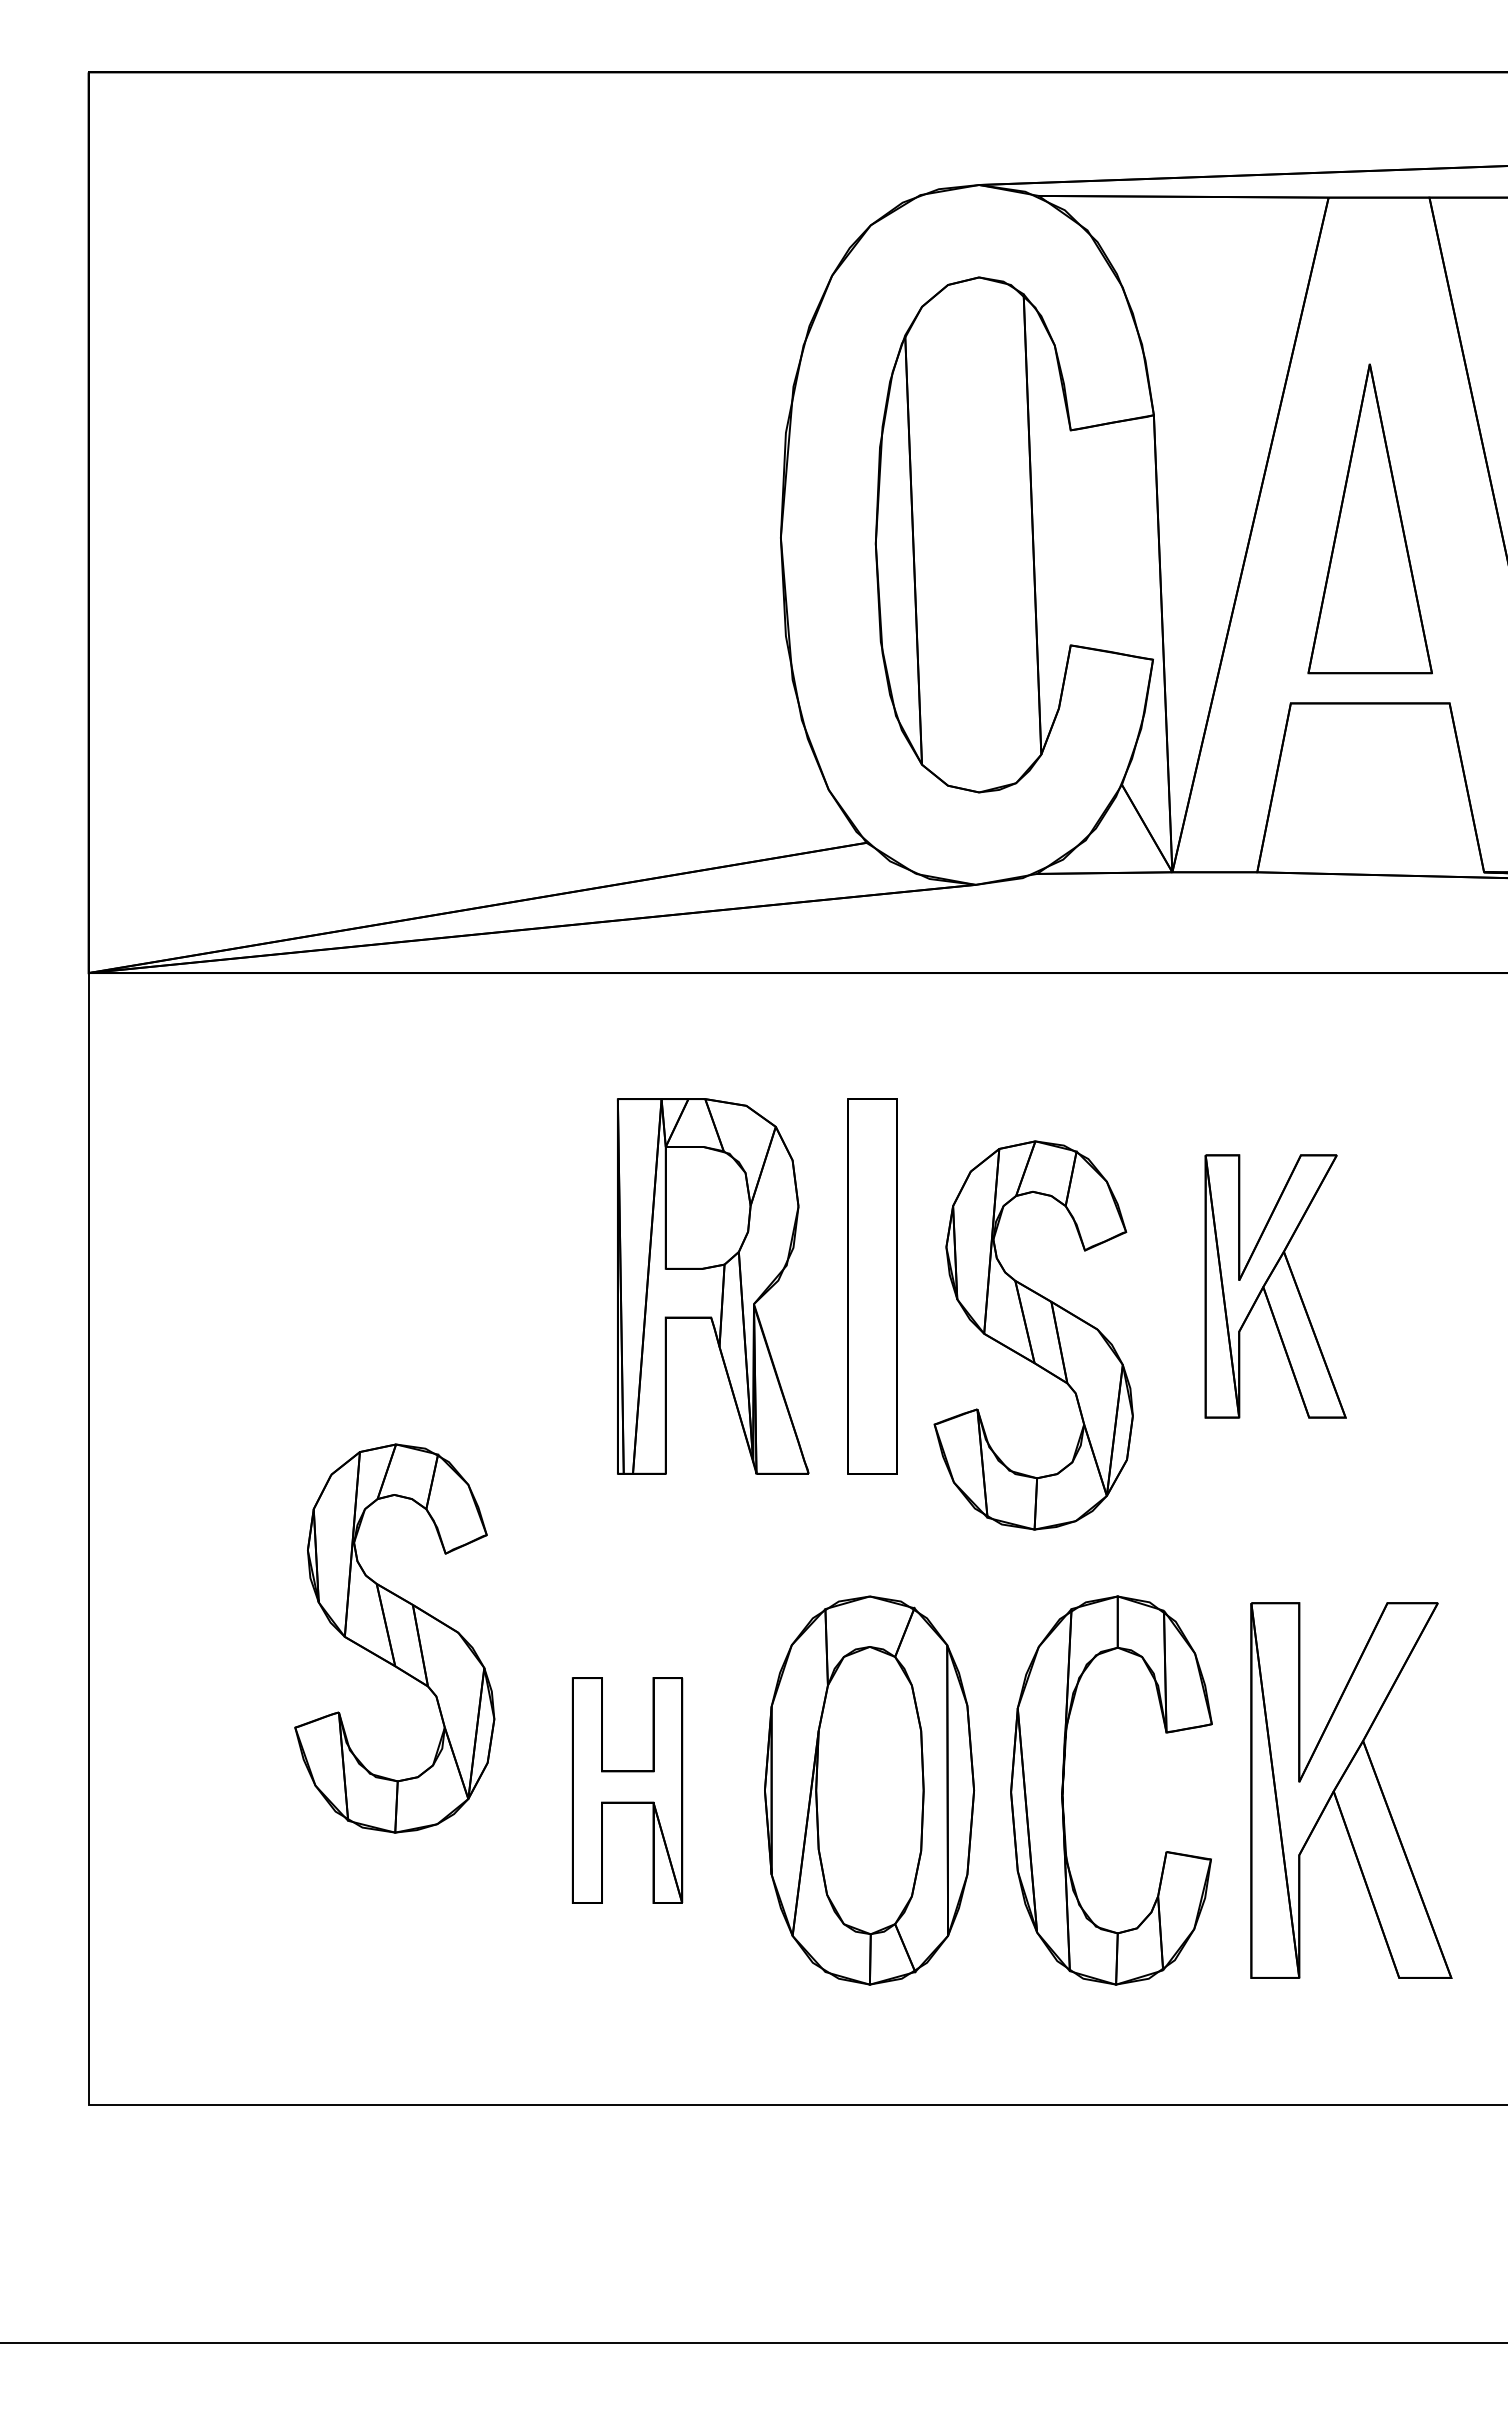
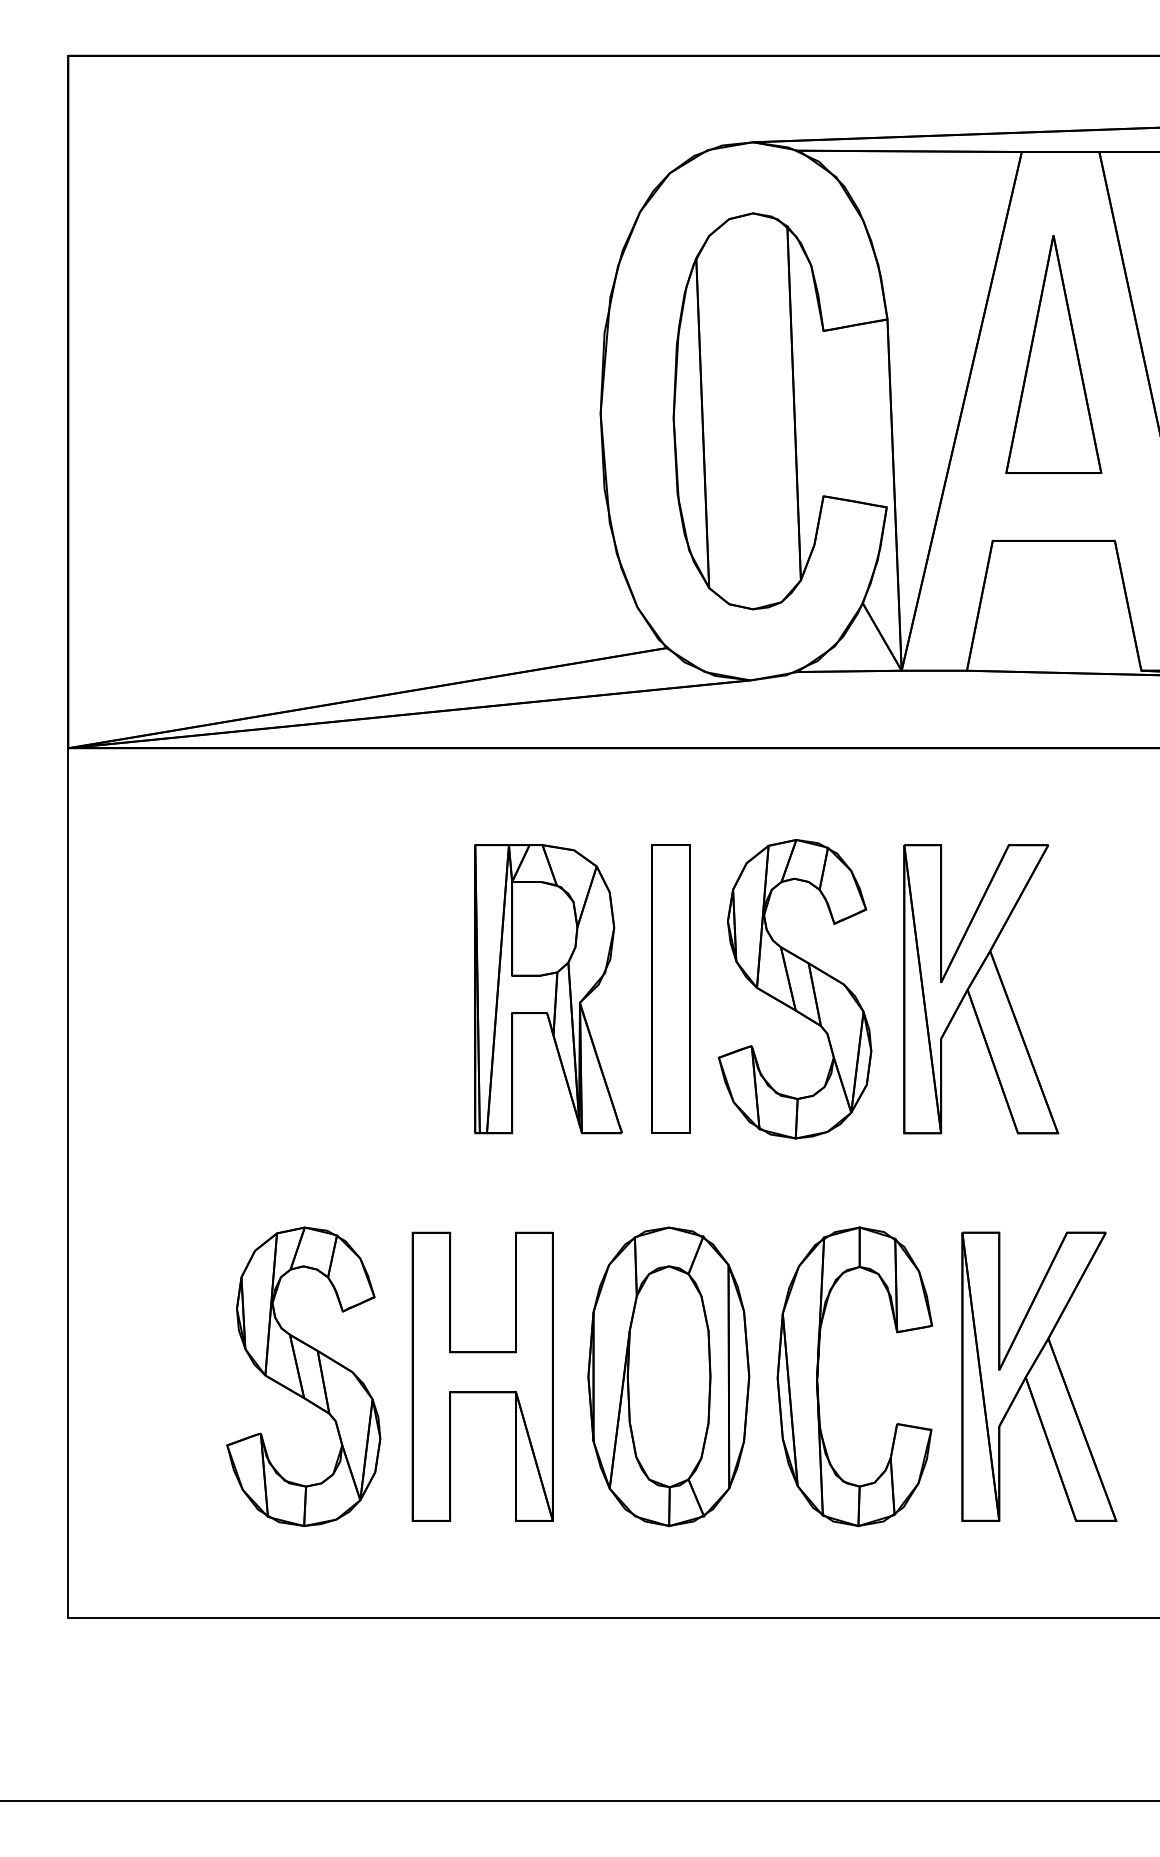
part: (1369, 518) -> (1053, 354), moved
part: (1275, 1286) -> (980, 989), size x1.43
part: (1033, 1335) -> (794, 989), moved
part: (394, 1638) -> (303, 1376), moved
part: (627, 1790) -> (482, 1376), size x1.67

